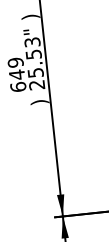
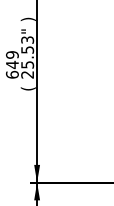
text: (38, 101) -> (27, 88), ) -> (

